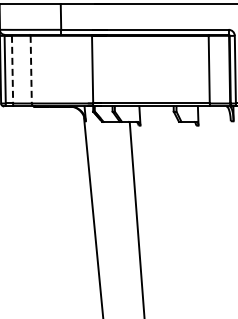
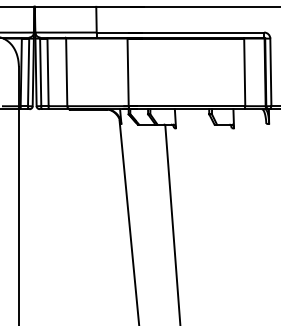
line: (12, 69) -> (48, 72), dashed -> solid
line: (30, 69) -> (66, 72), dashed -> solid

